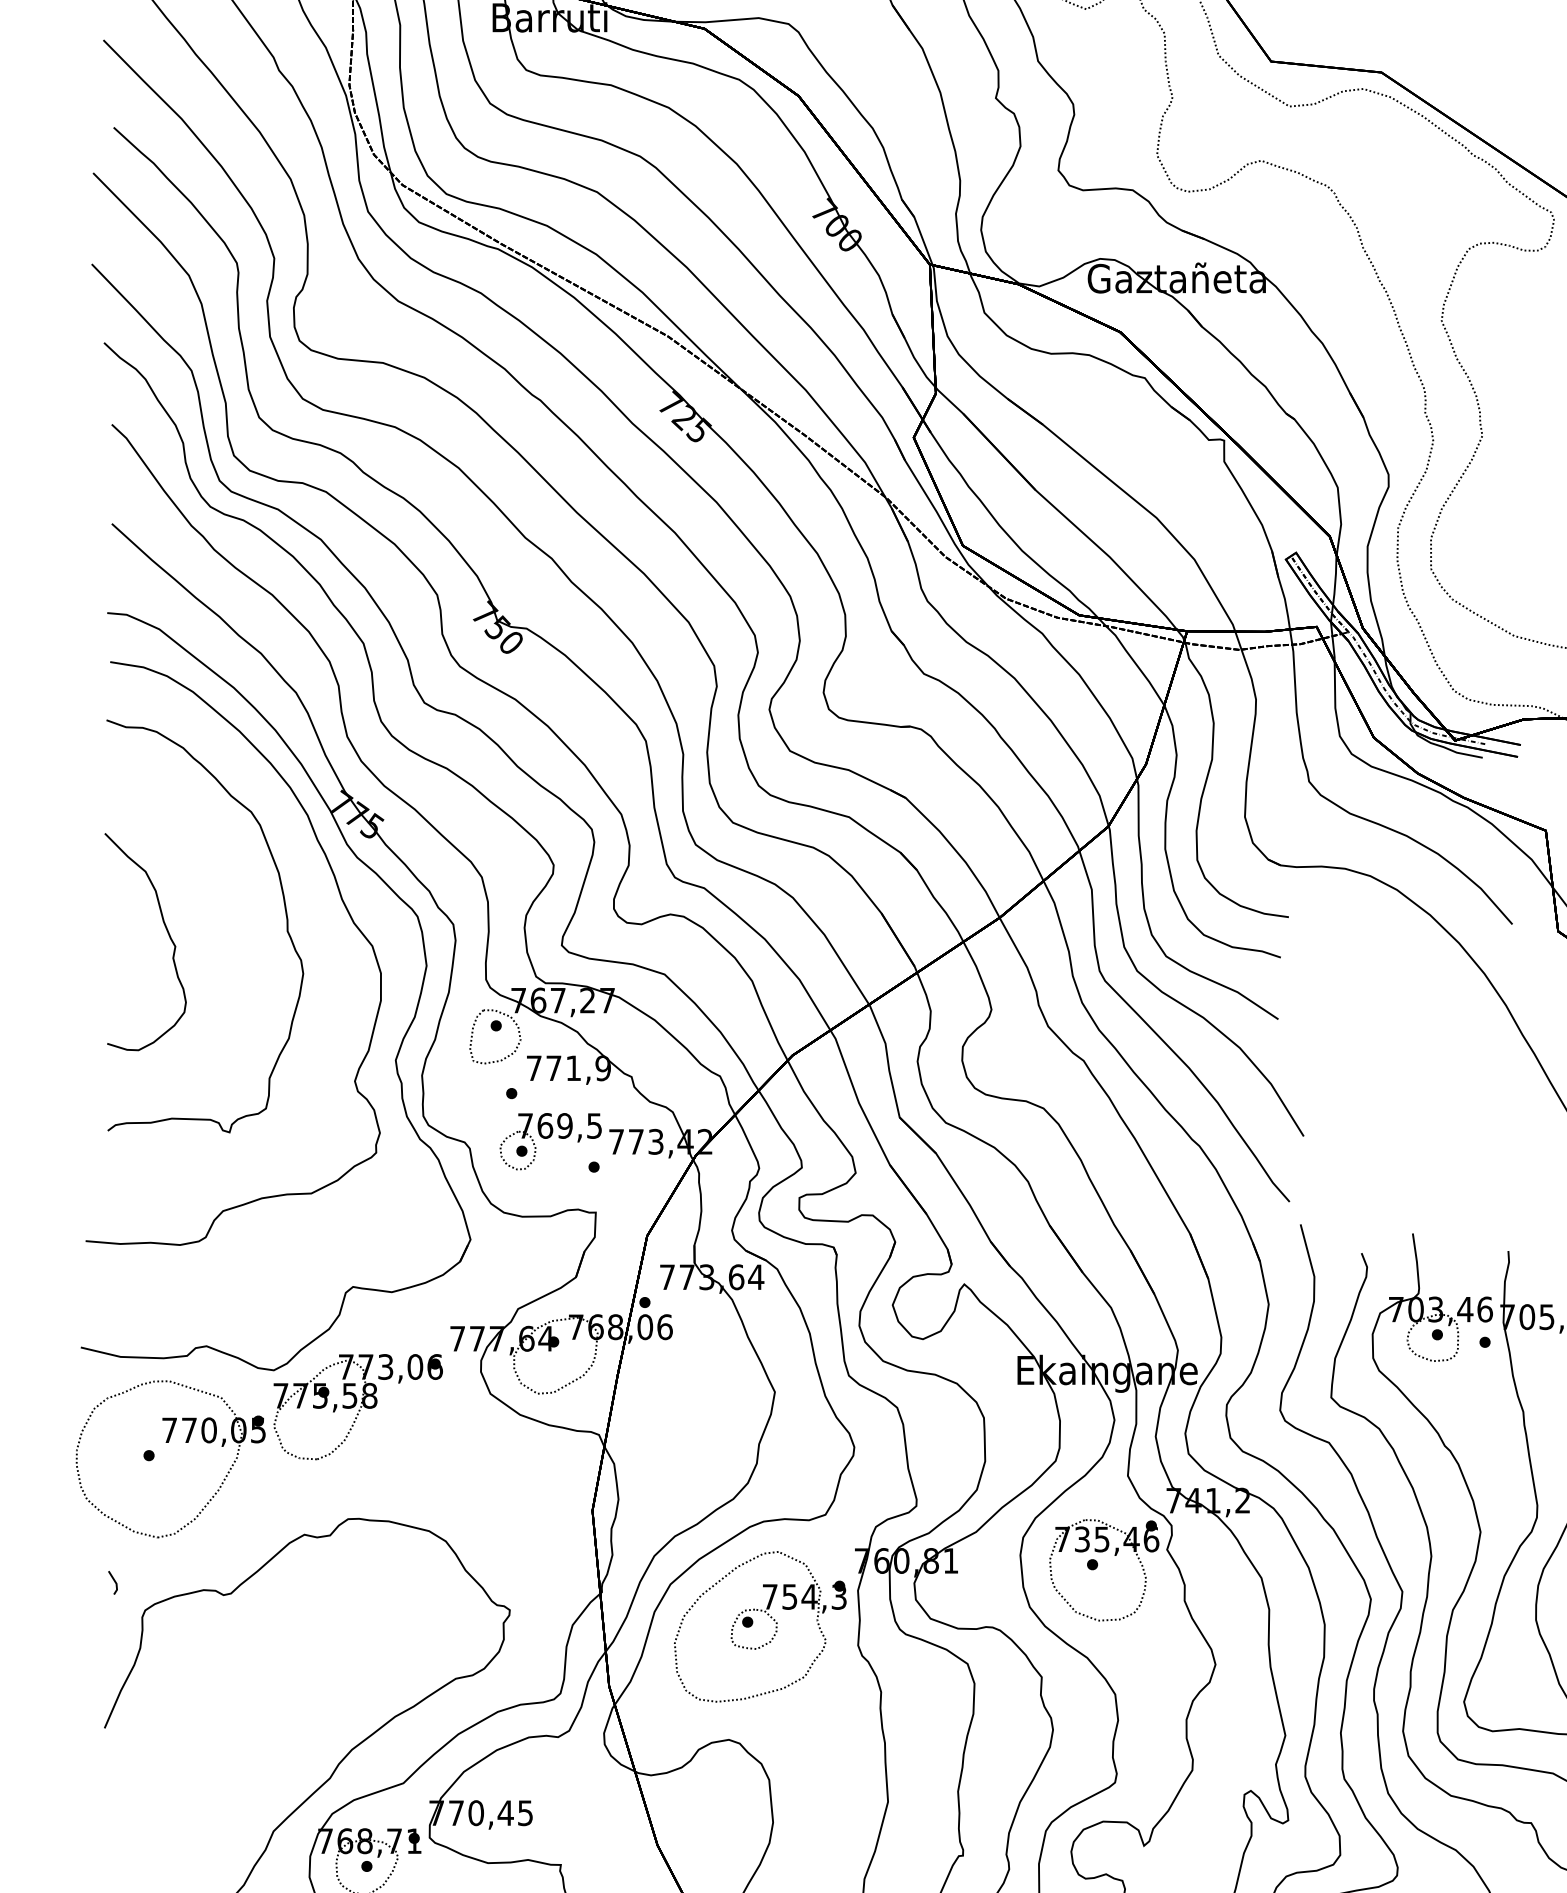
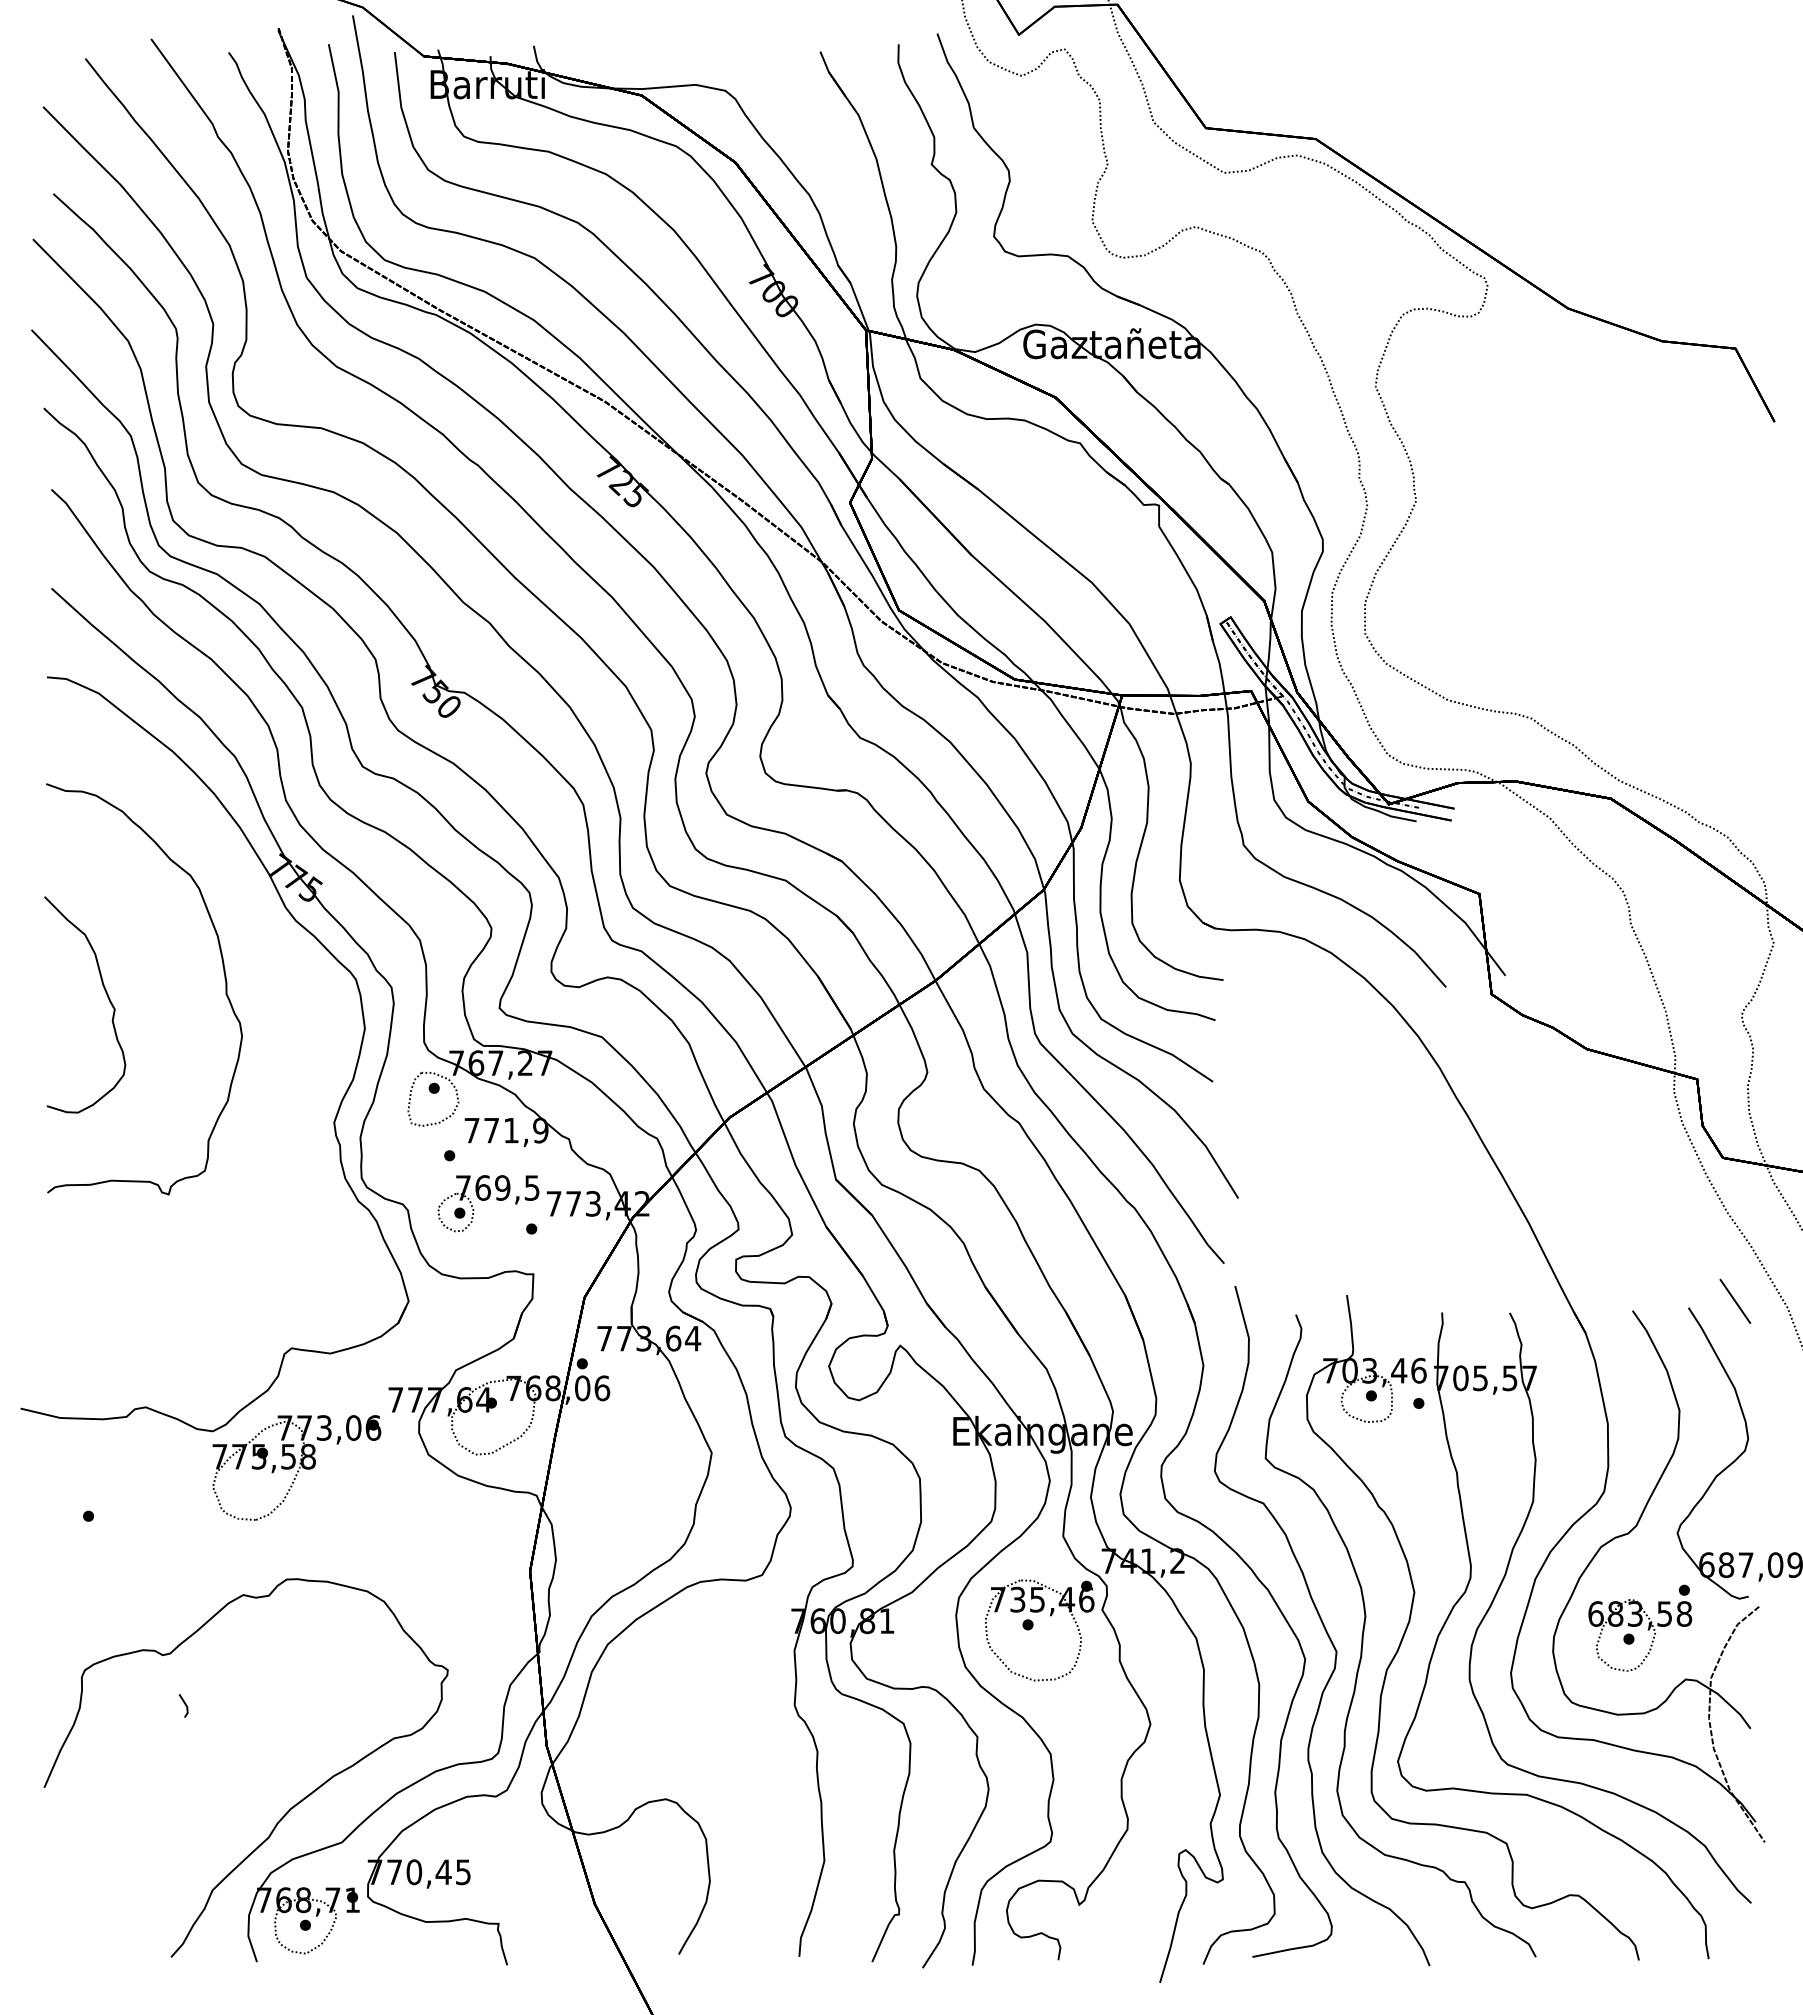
curve: (340, 899) -> (279, 962), removed
part: (169, 1442) -> (108, 1503), removed
line: (113, 1581) -> (184, 1704), moved
part: (753, 1622) -> (690, 1682), removed

